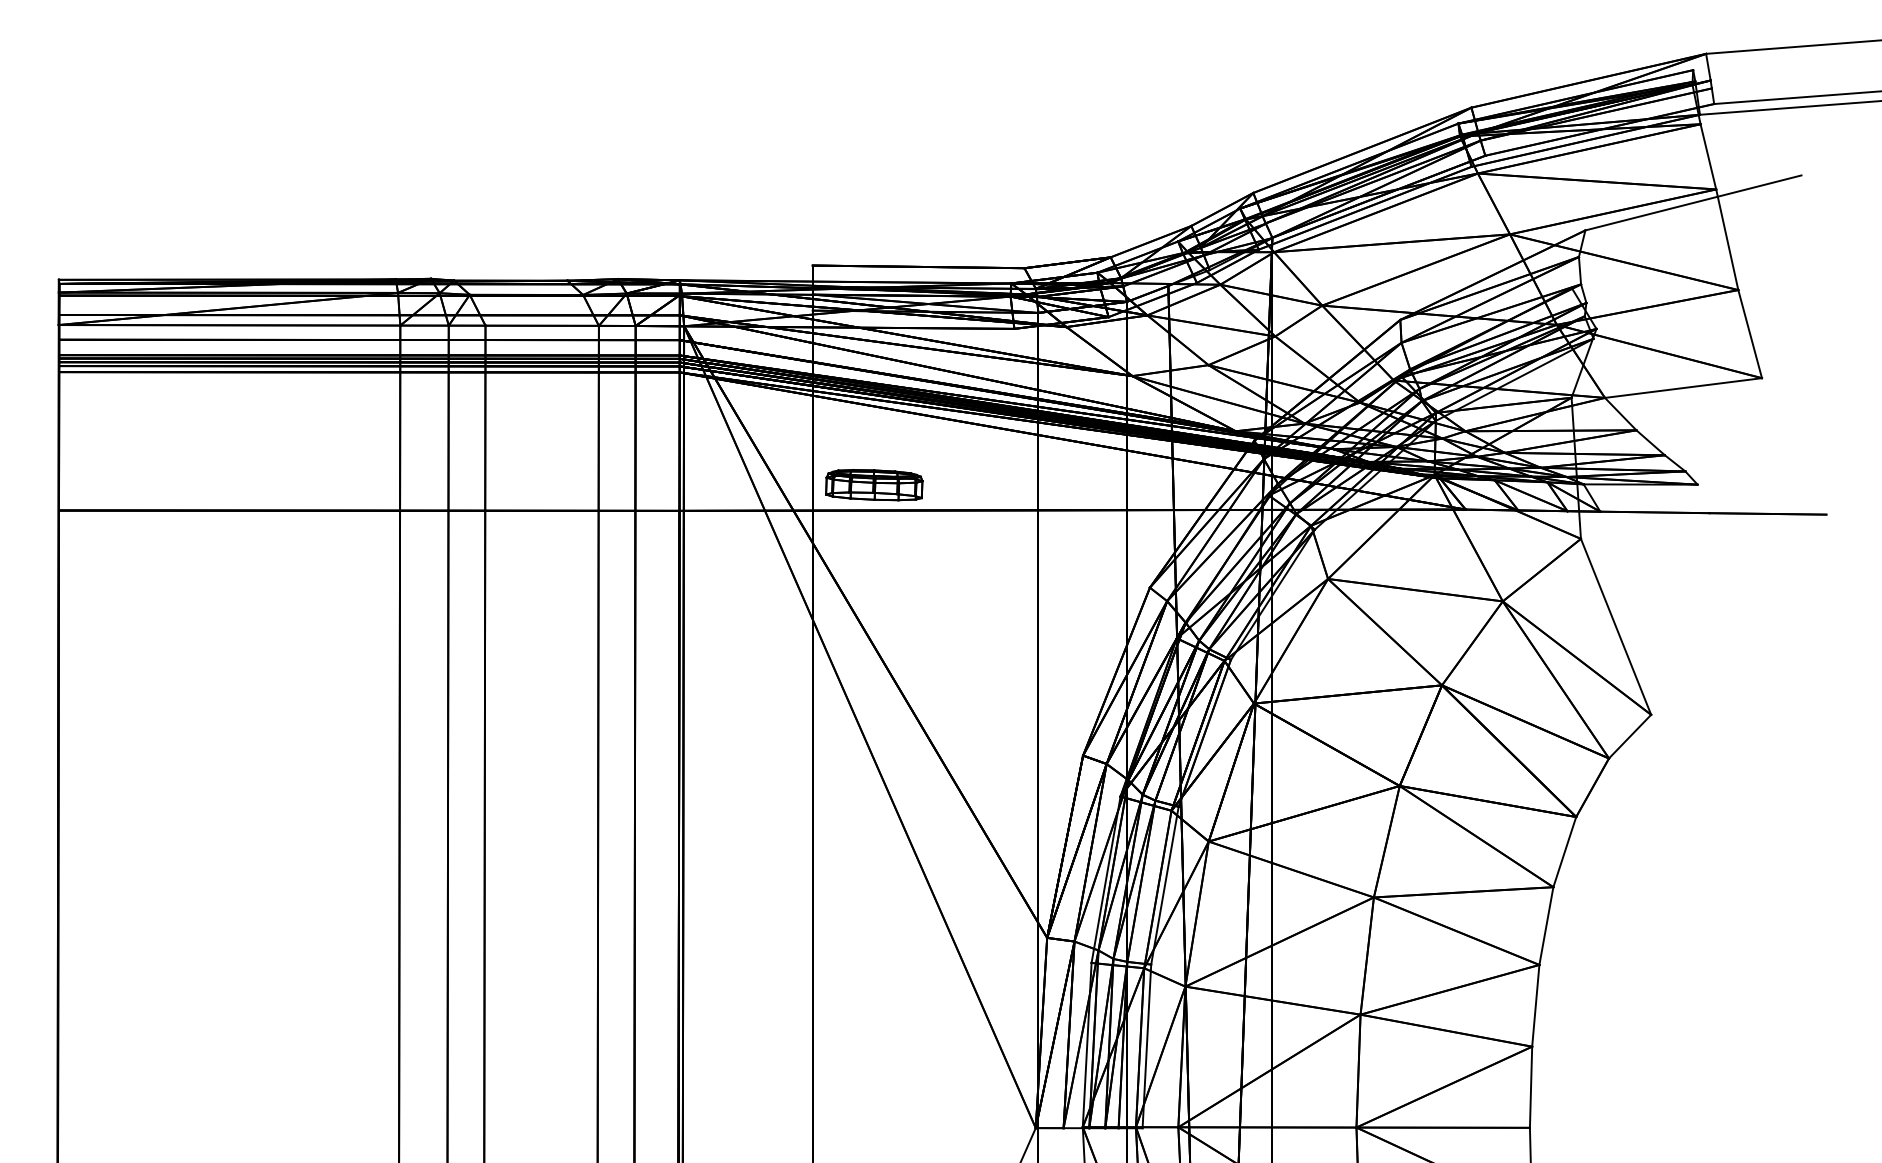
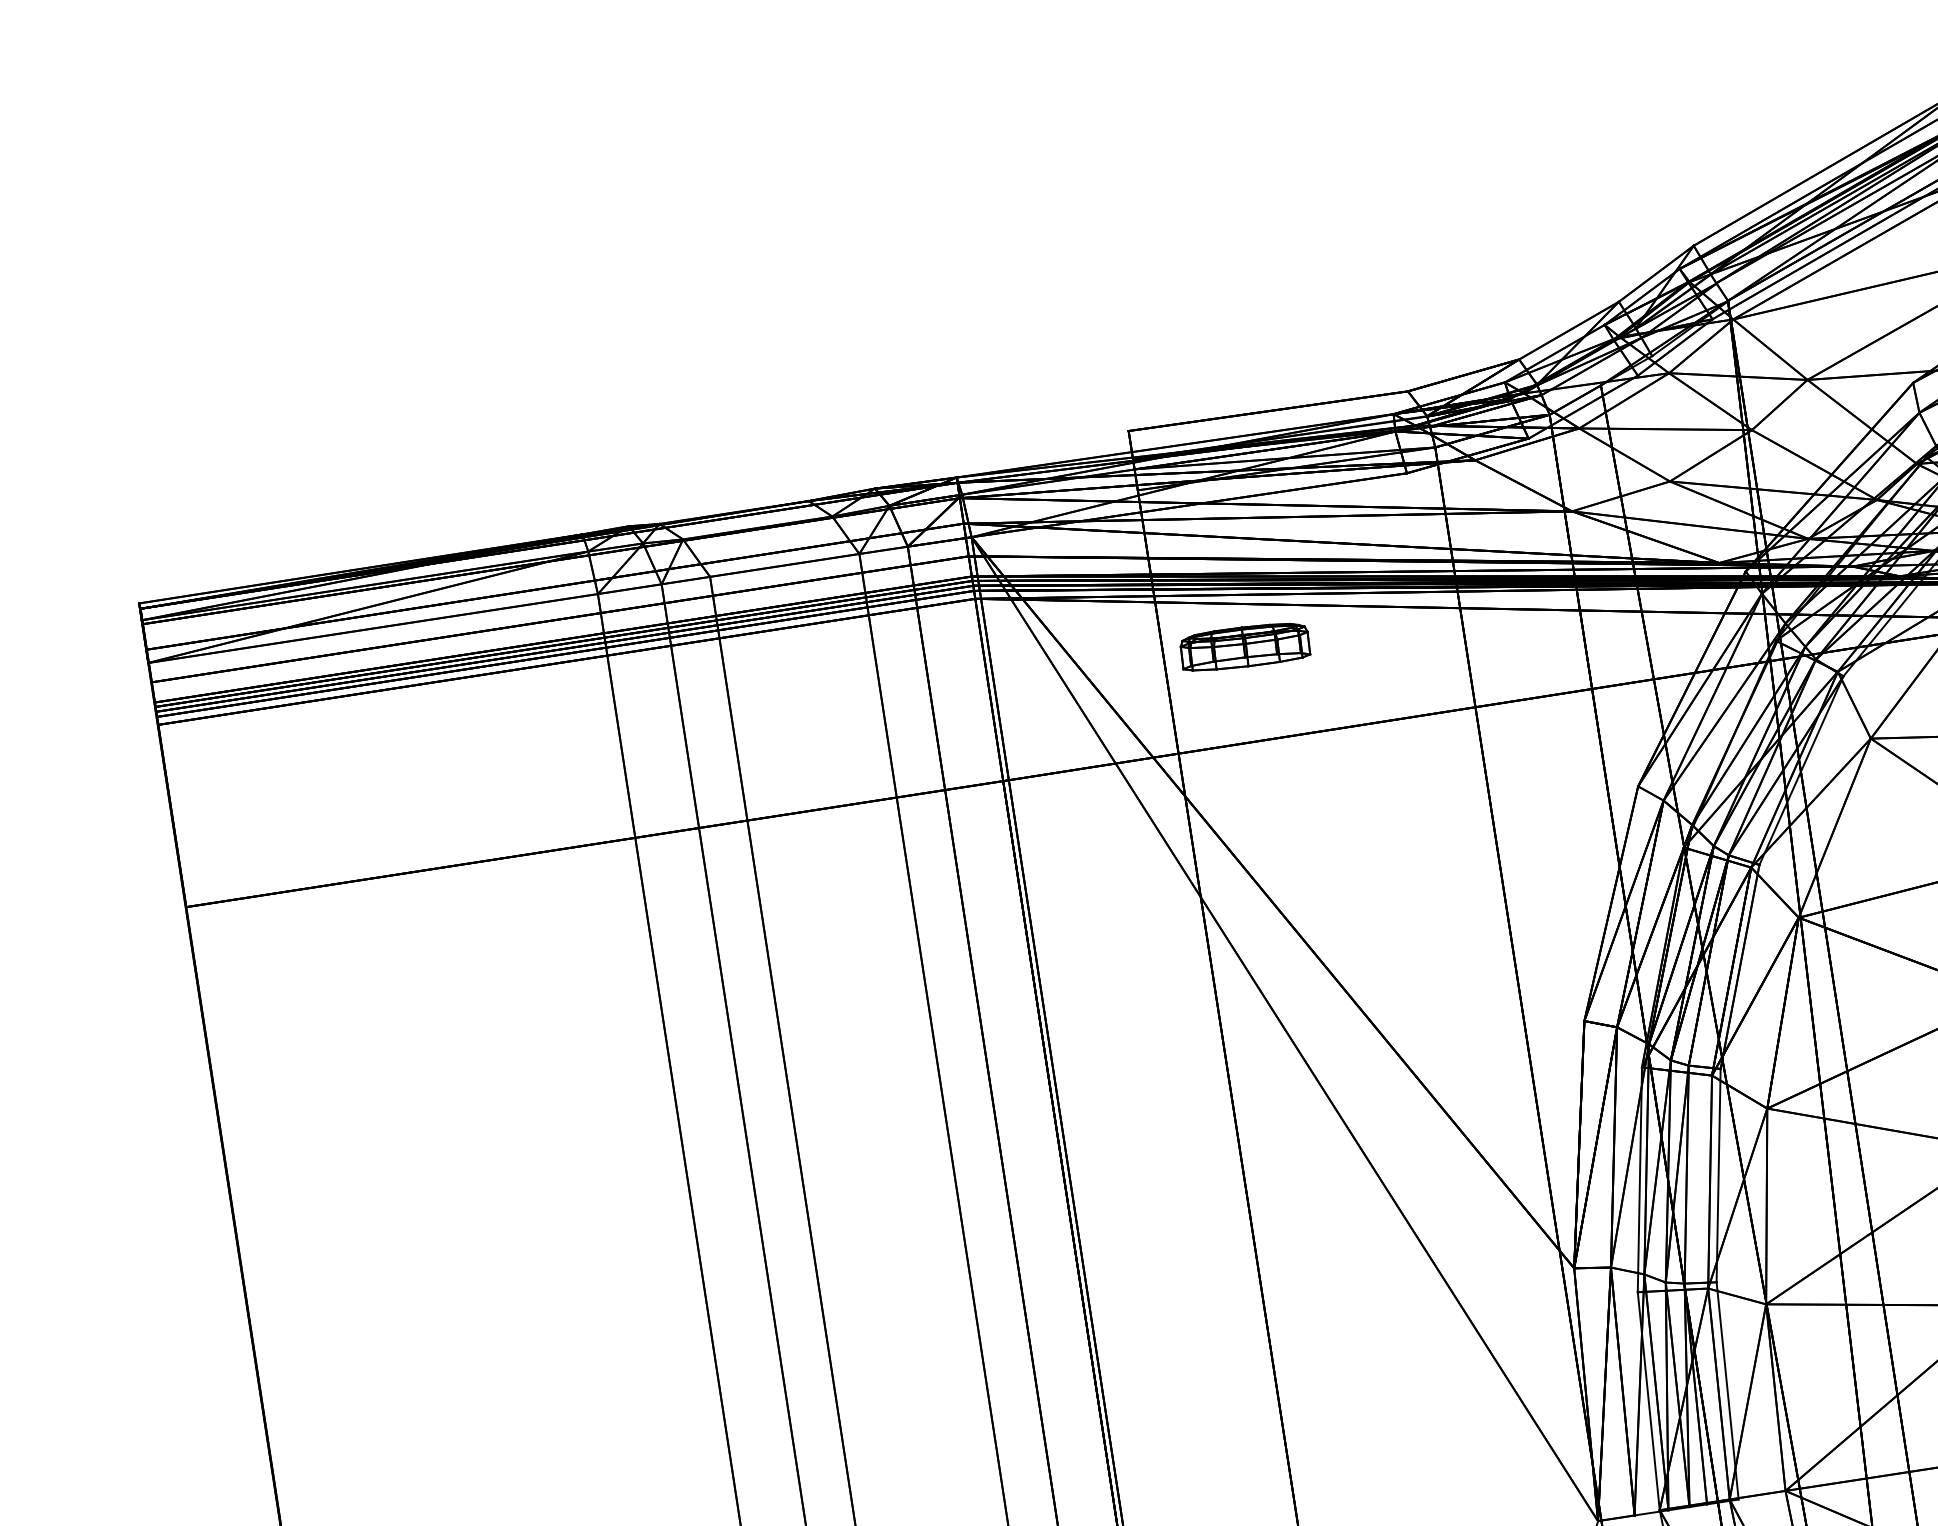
part: (874, 484) -> (1245, 646), moved

